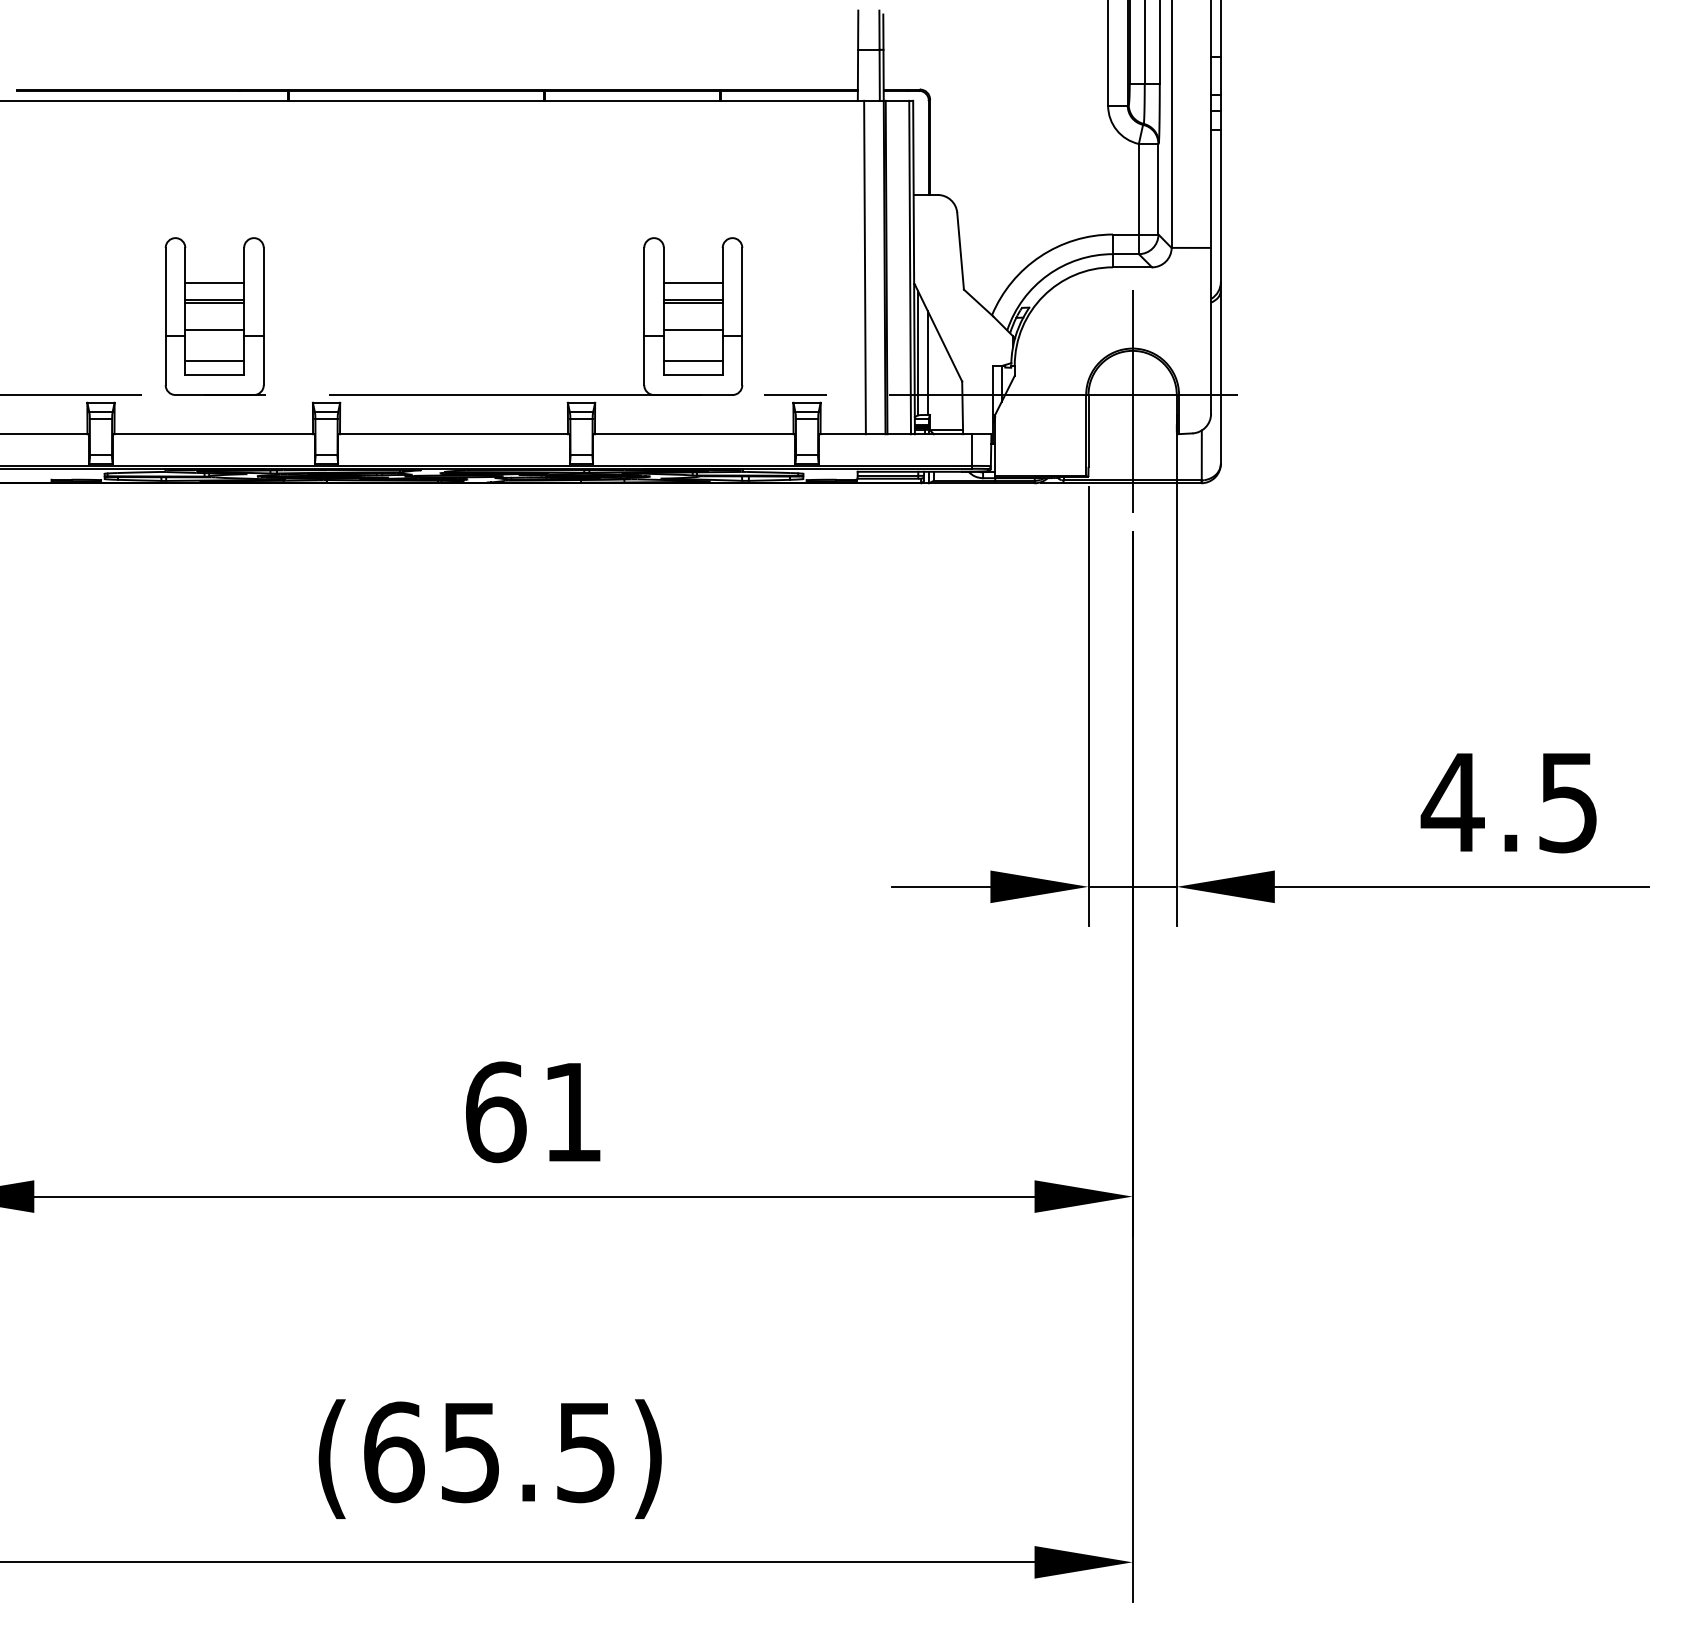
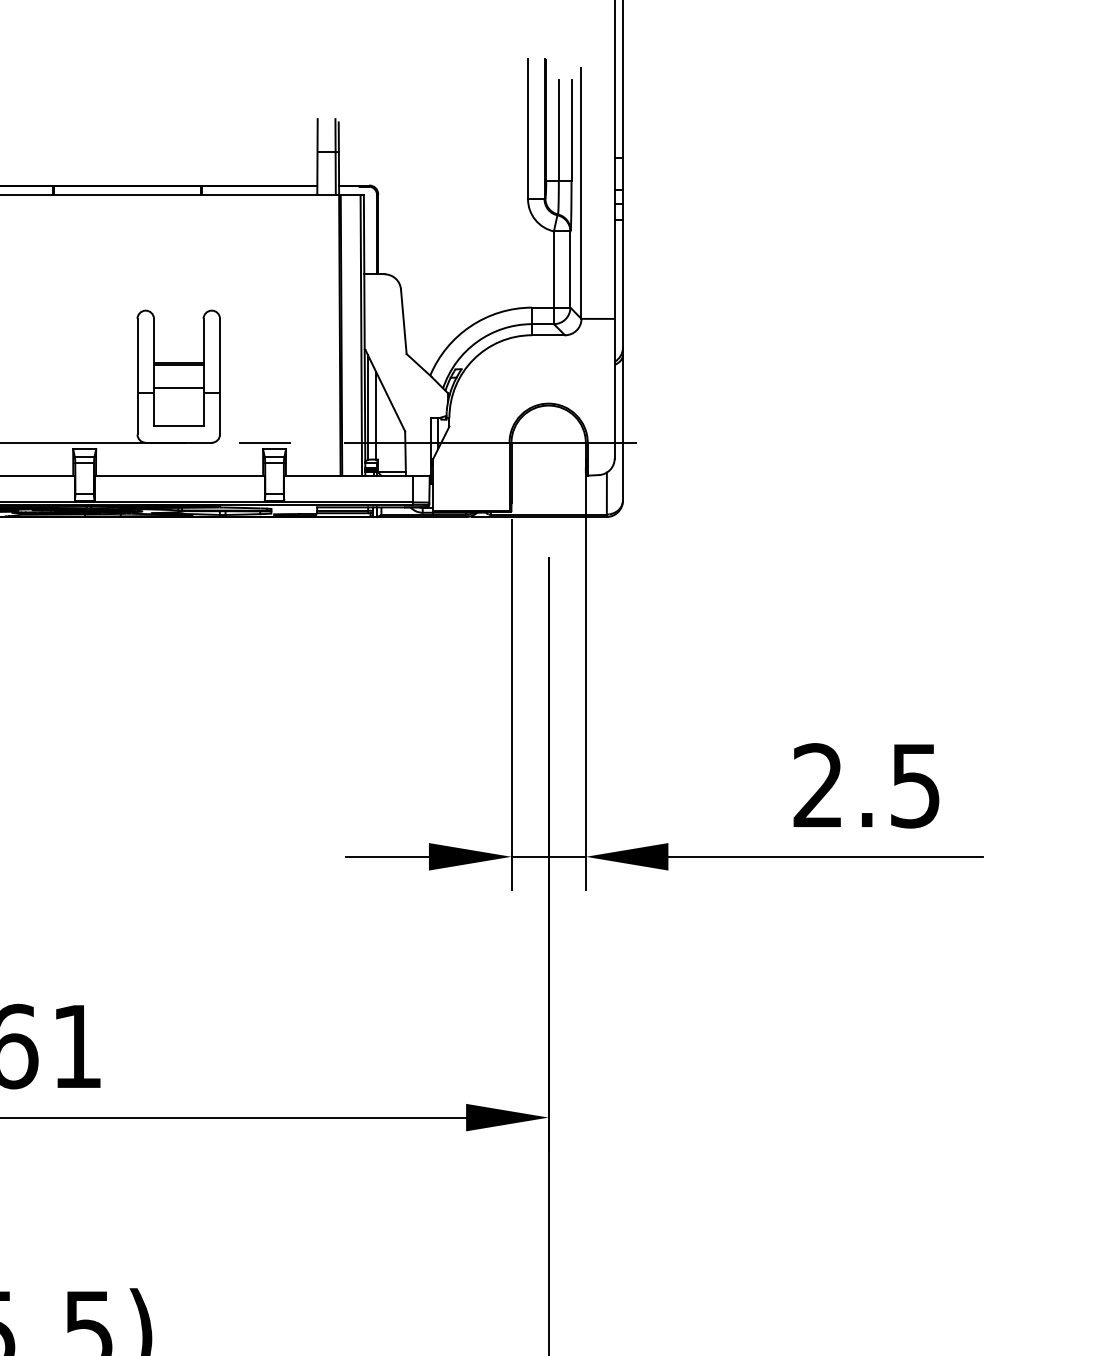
line: (864, 267) -> (322, 335), removed
line: (692, 283) -> (178, 348), removed
line: (692, 360) -> (178, 413), removed
line: (1132, 400) -> (548, 447), removed
text: (1452, 801) -> (817, 784), 4.5 -> 2.5

